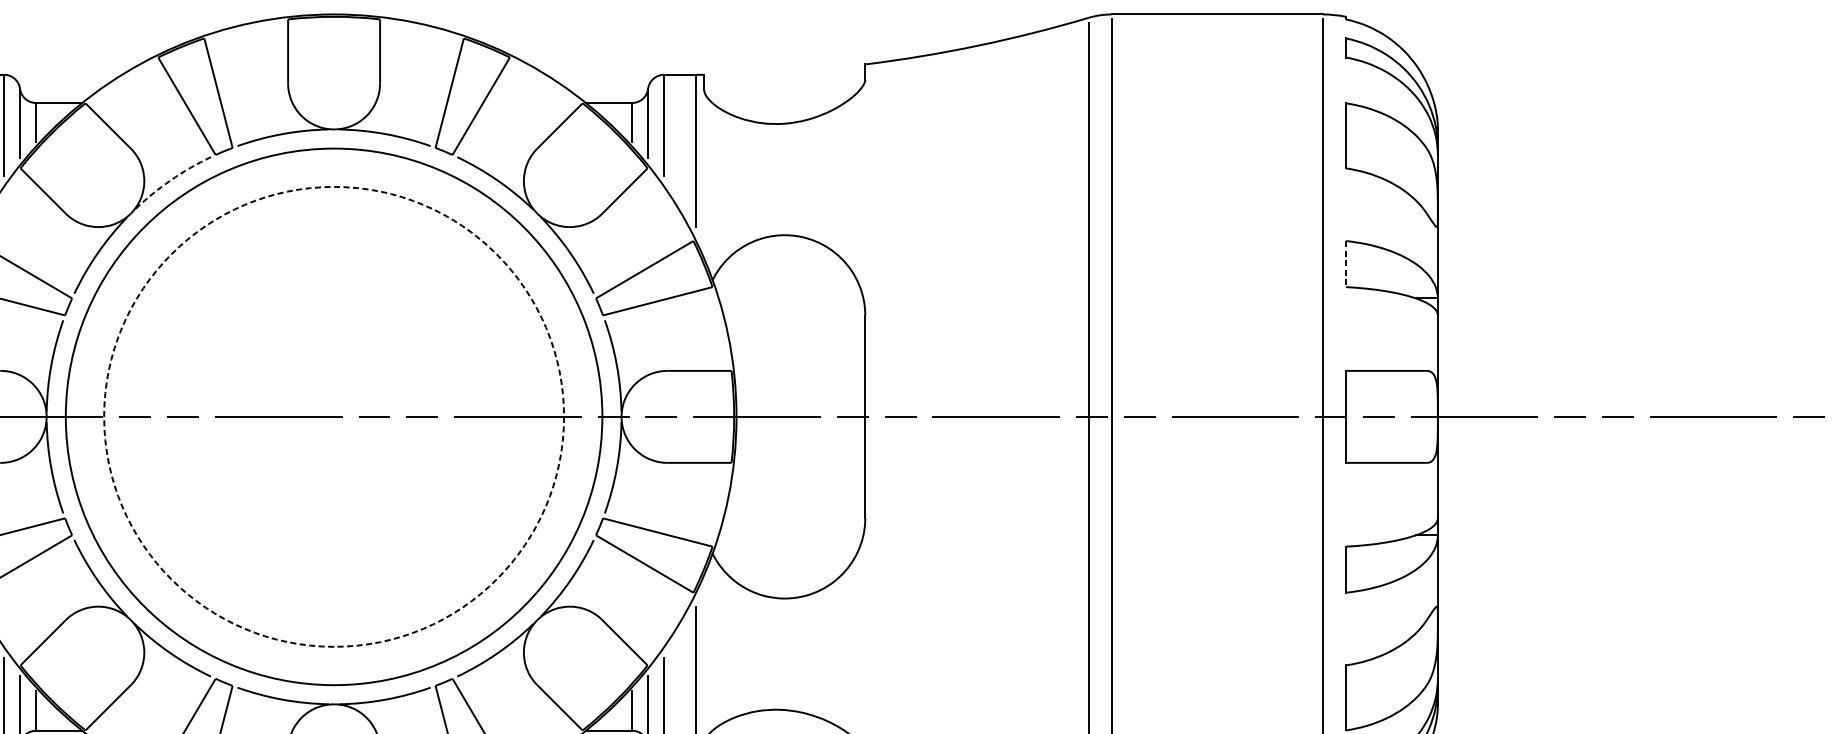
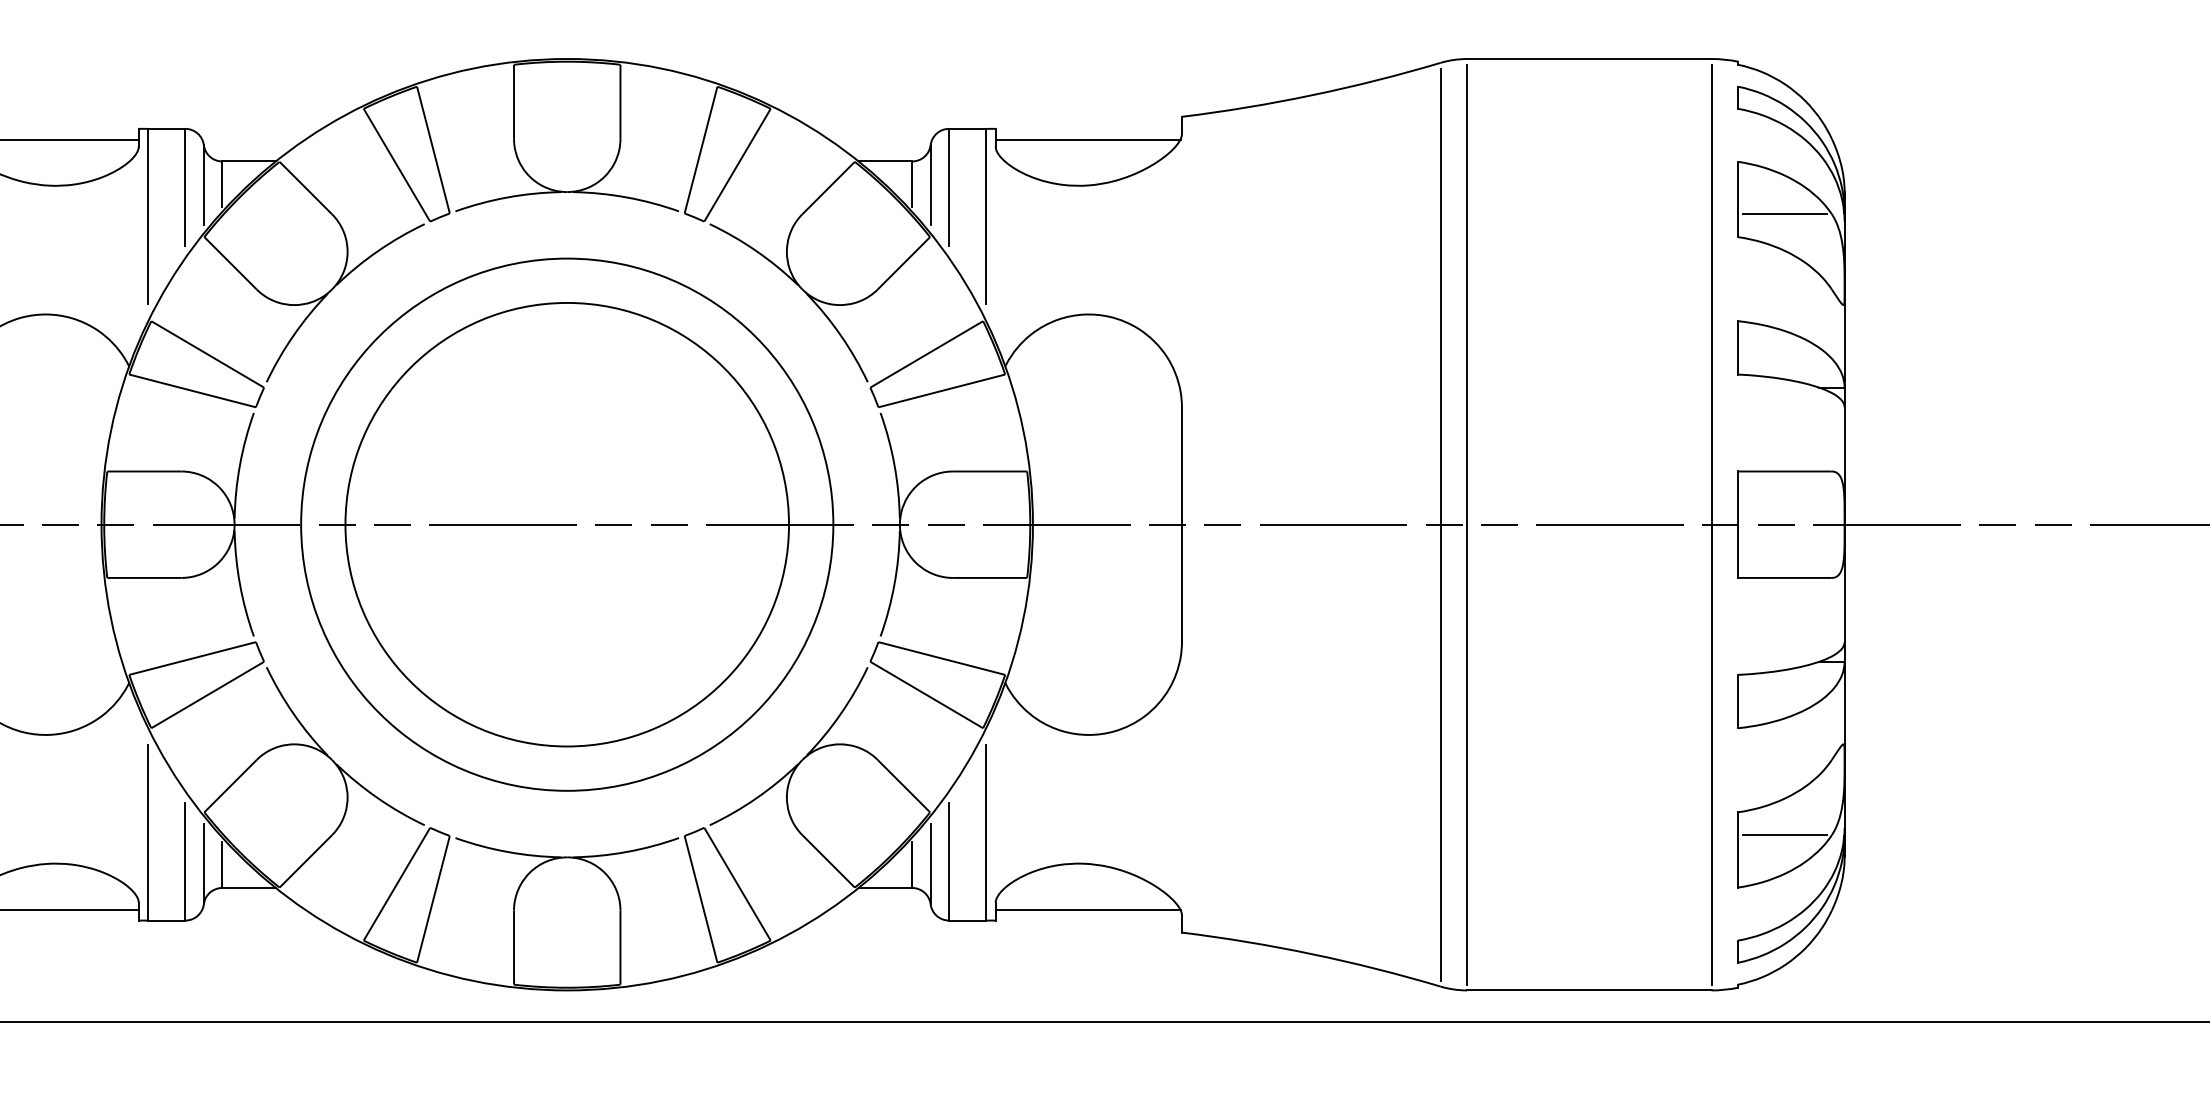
line: (783, 84) -> (1087, 139), added
line: (1385, 148) -> (1784, 214), added
arc: (171, 180) -> (378, 251), dashed -> solid
line: (1346, 263) -> (1738, 347), dashed -> solid
circle: (334, 416) -> (567, 524), dashed -> solid
circle: (334, 416) -> (567, 524), size x0.71
line: (1385, 685) -> (1784, 835), added

